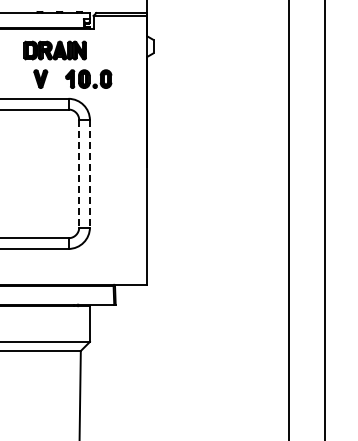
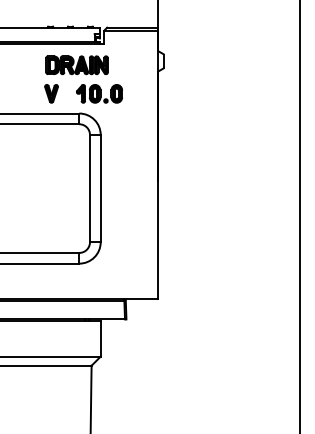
part: (54, 50) -> (76, 65), moved
line: (79, 173) -> (90, 188), dashed -> solid
line: (89, 173) -> (100, 188), dashed -> solid

